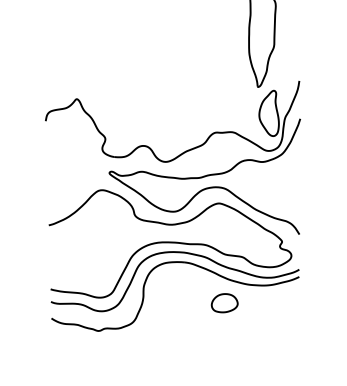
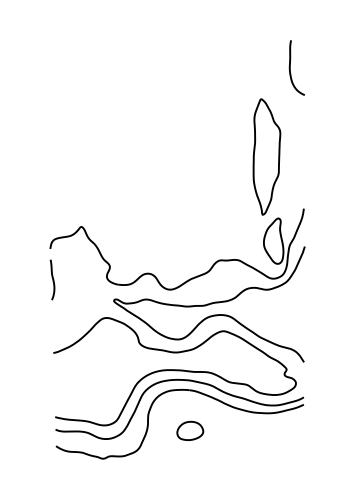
curve: (47, 151) -> (52, 279), added
part: (224, 302) -> (190, 430), moved

